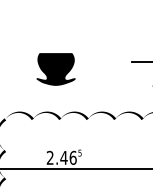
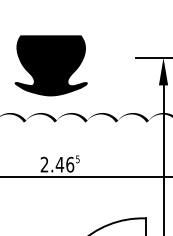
part: (55, 69) -> (50, 65), size x1.67

